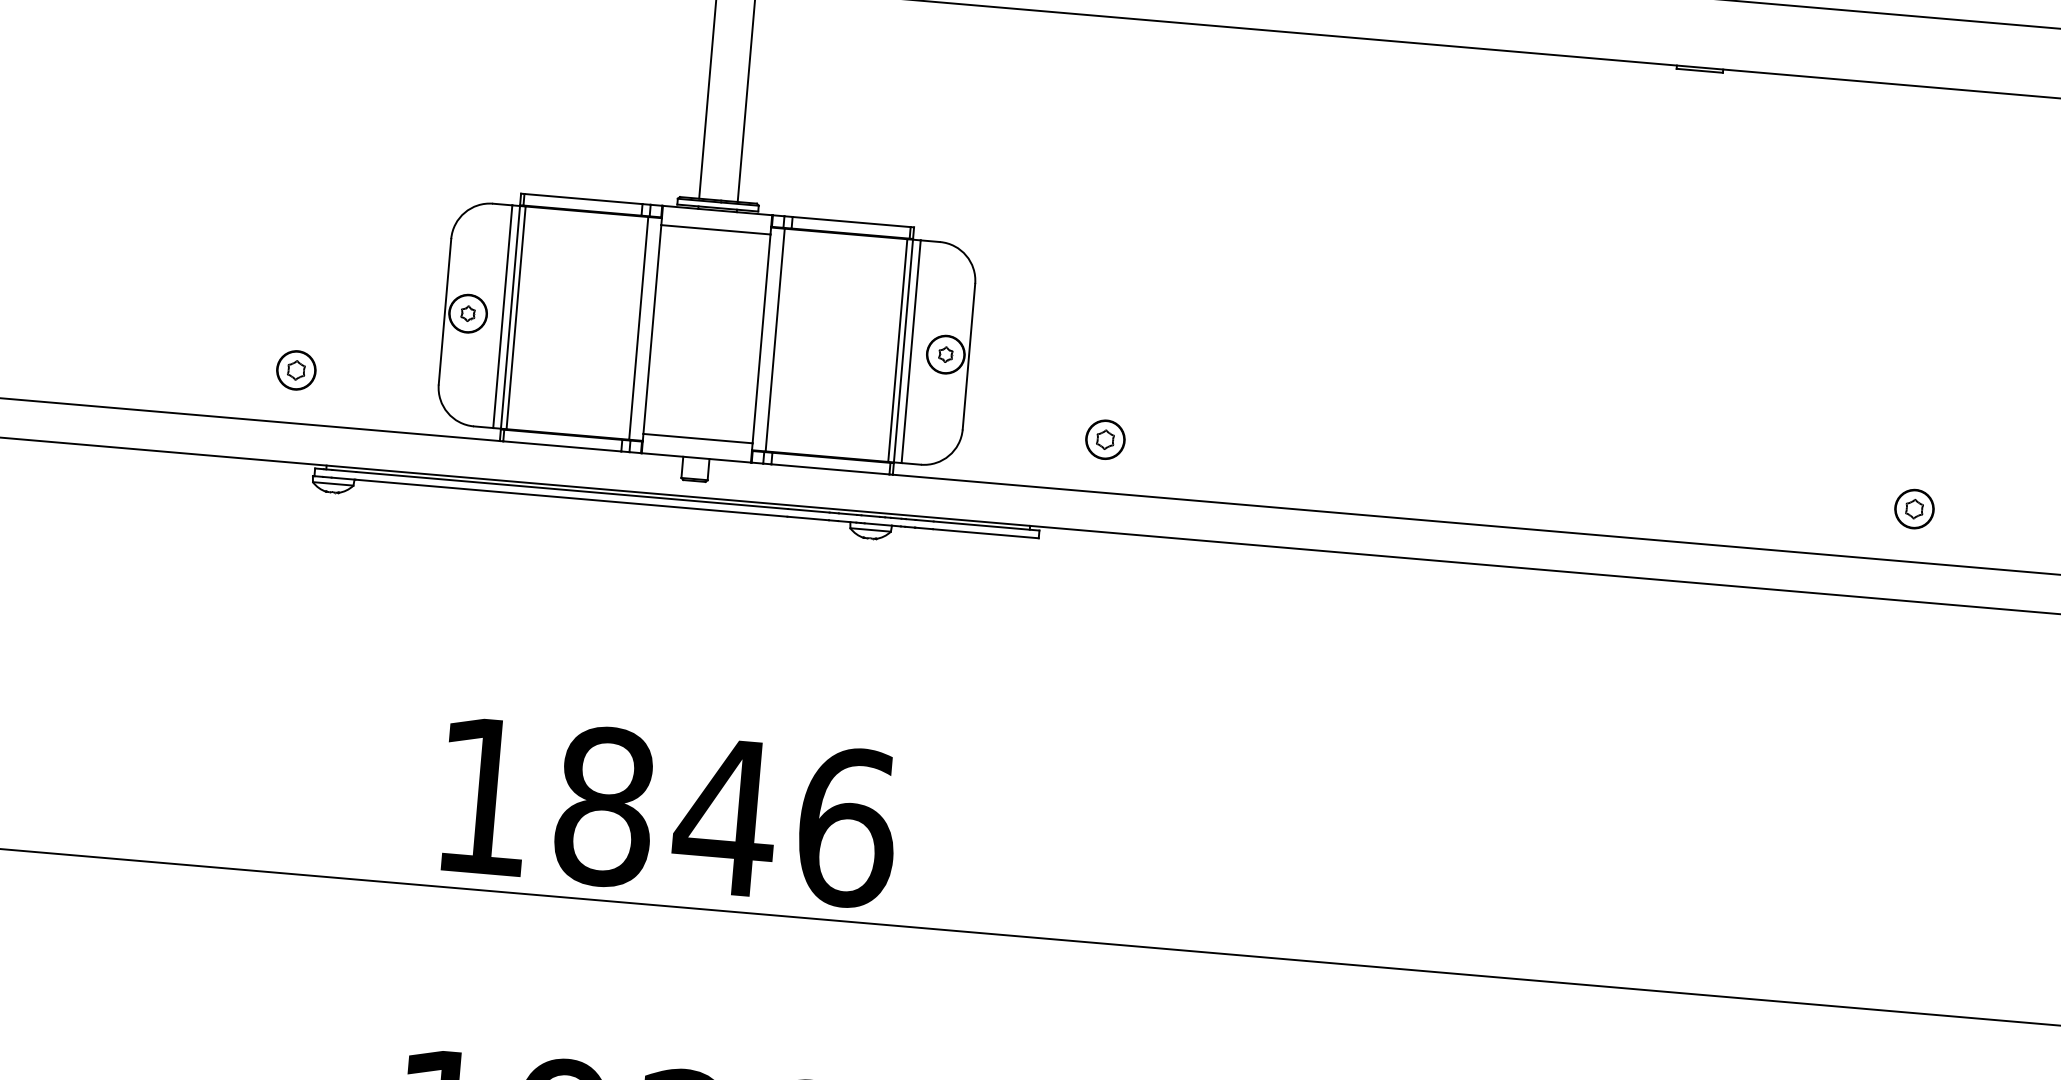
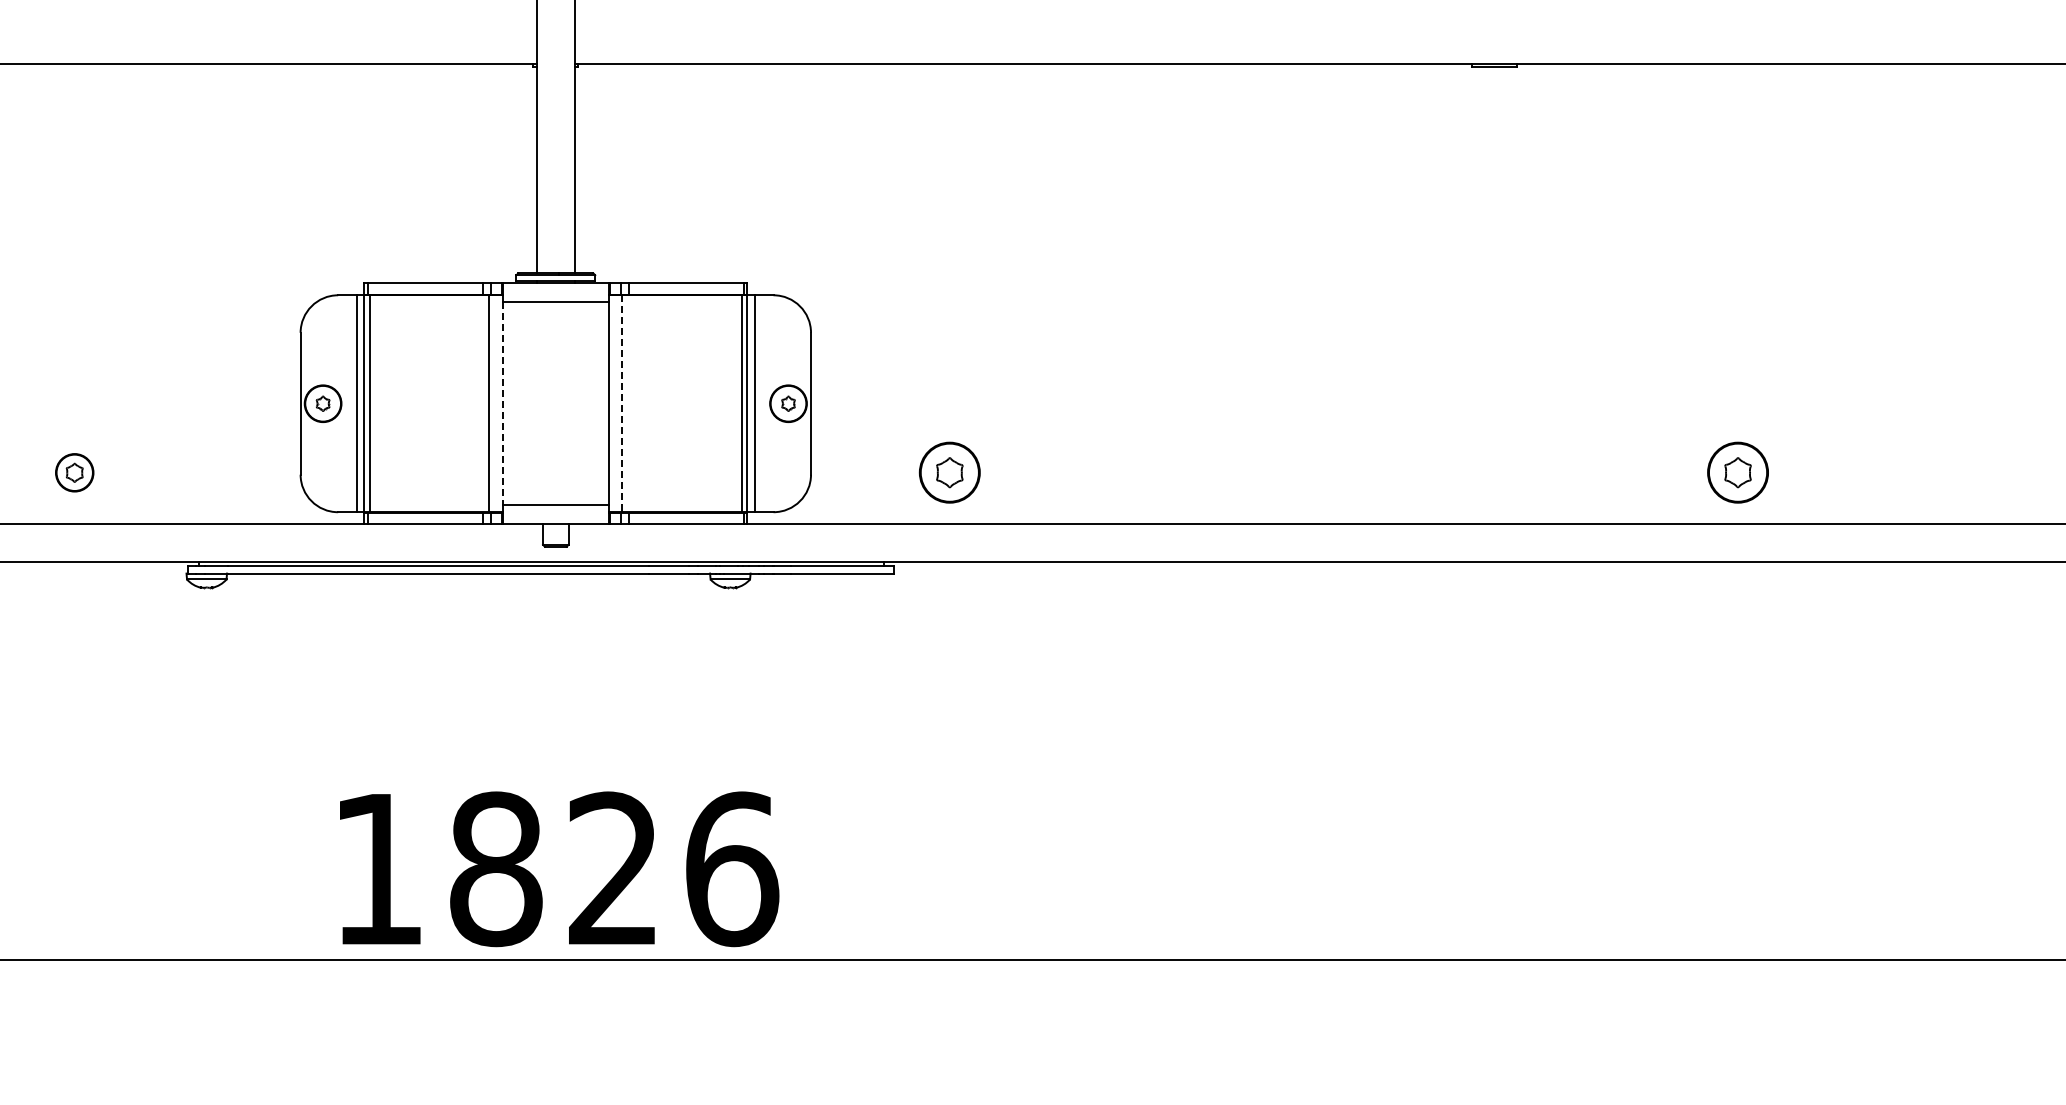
line: (652, 329) -> (502, 403), solid -> dashed
line: (775, 340) -> (622, 404), solid -> dashed
part: (296, 370) -> (74, 472), moved
part: (1105, 439) -> (949, 472), size x1.6
part: (1913, 508) -> (1737, 472), size x1.6
text: (725, 815) -> (613, 867), 1846 -> 1826

